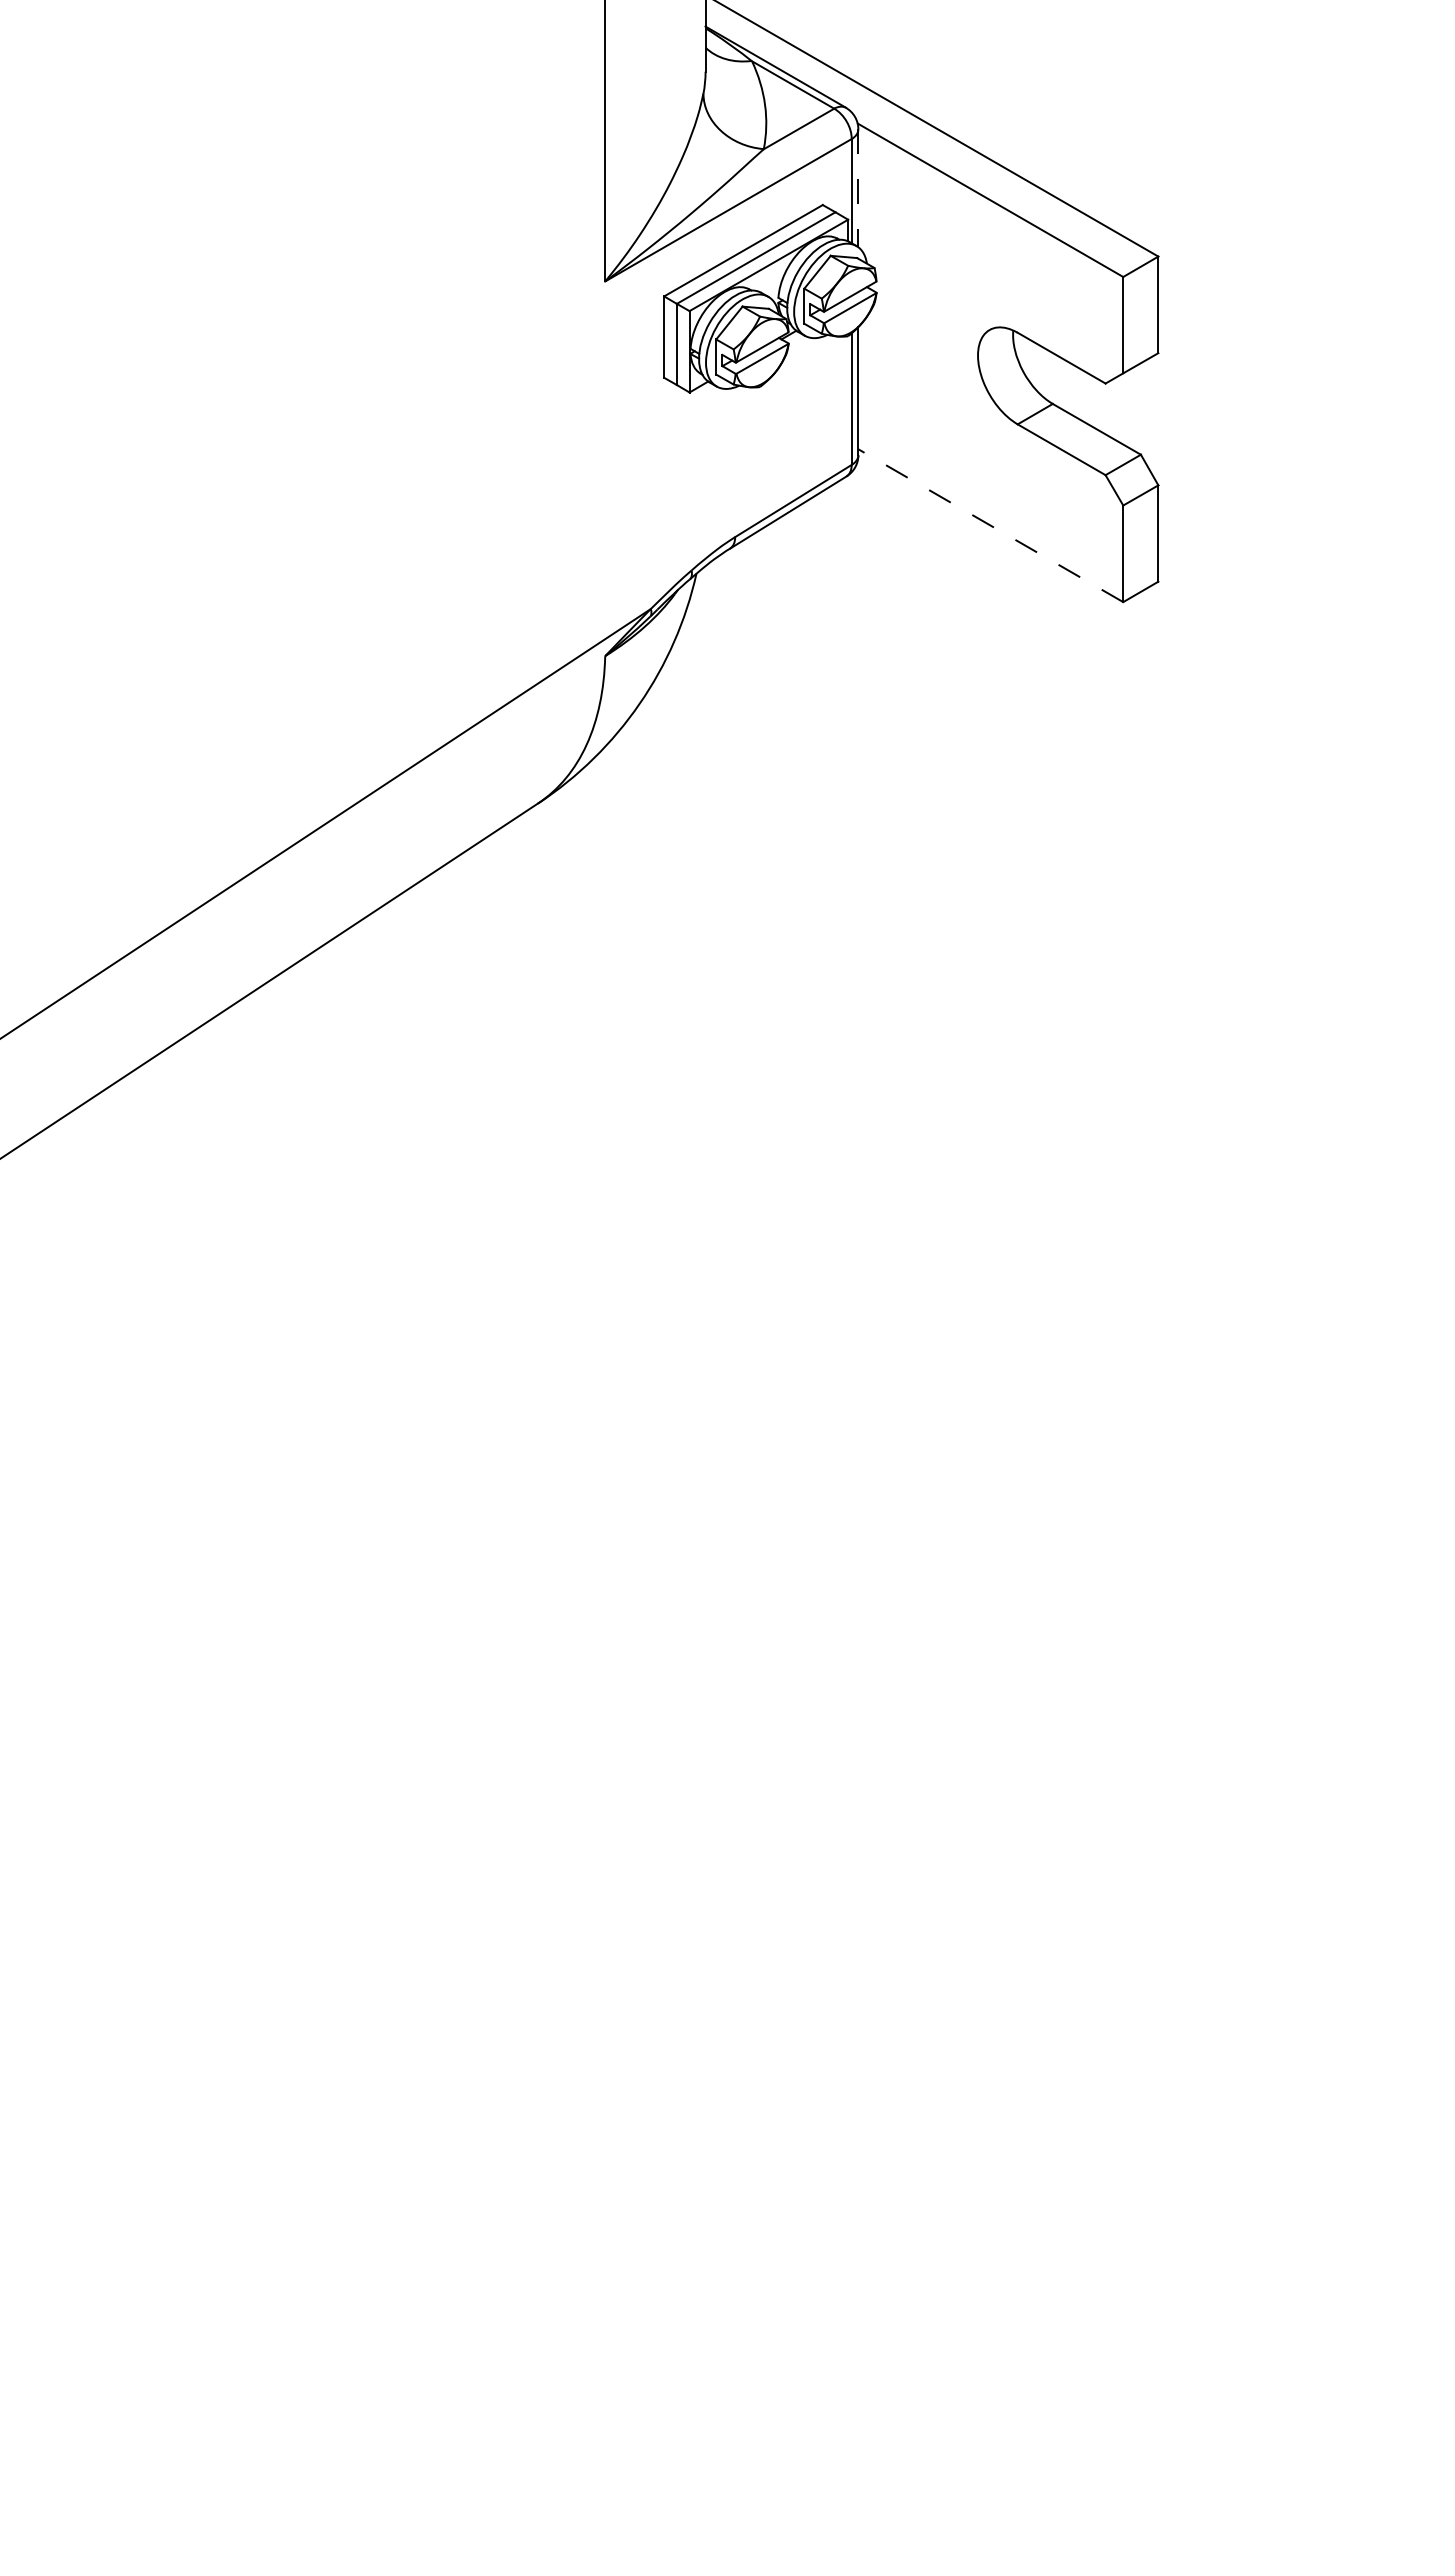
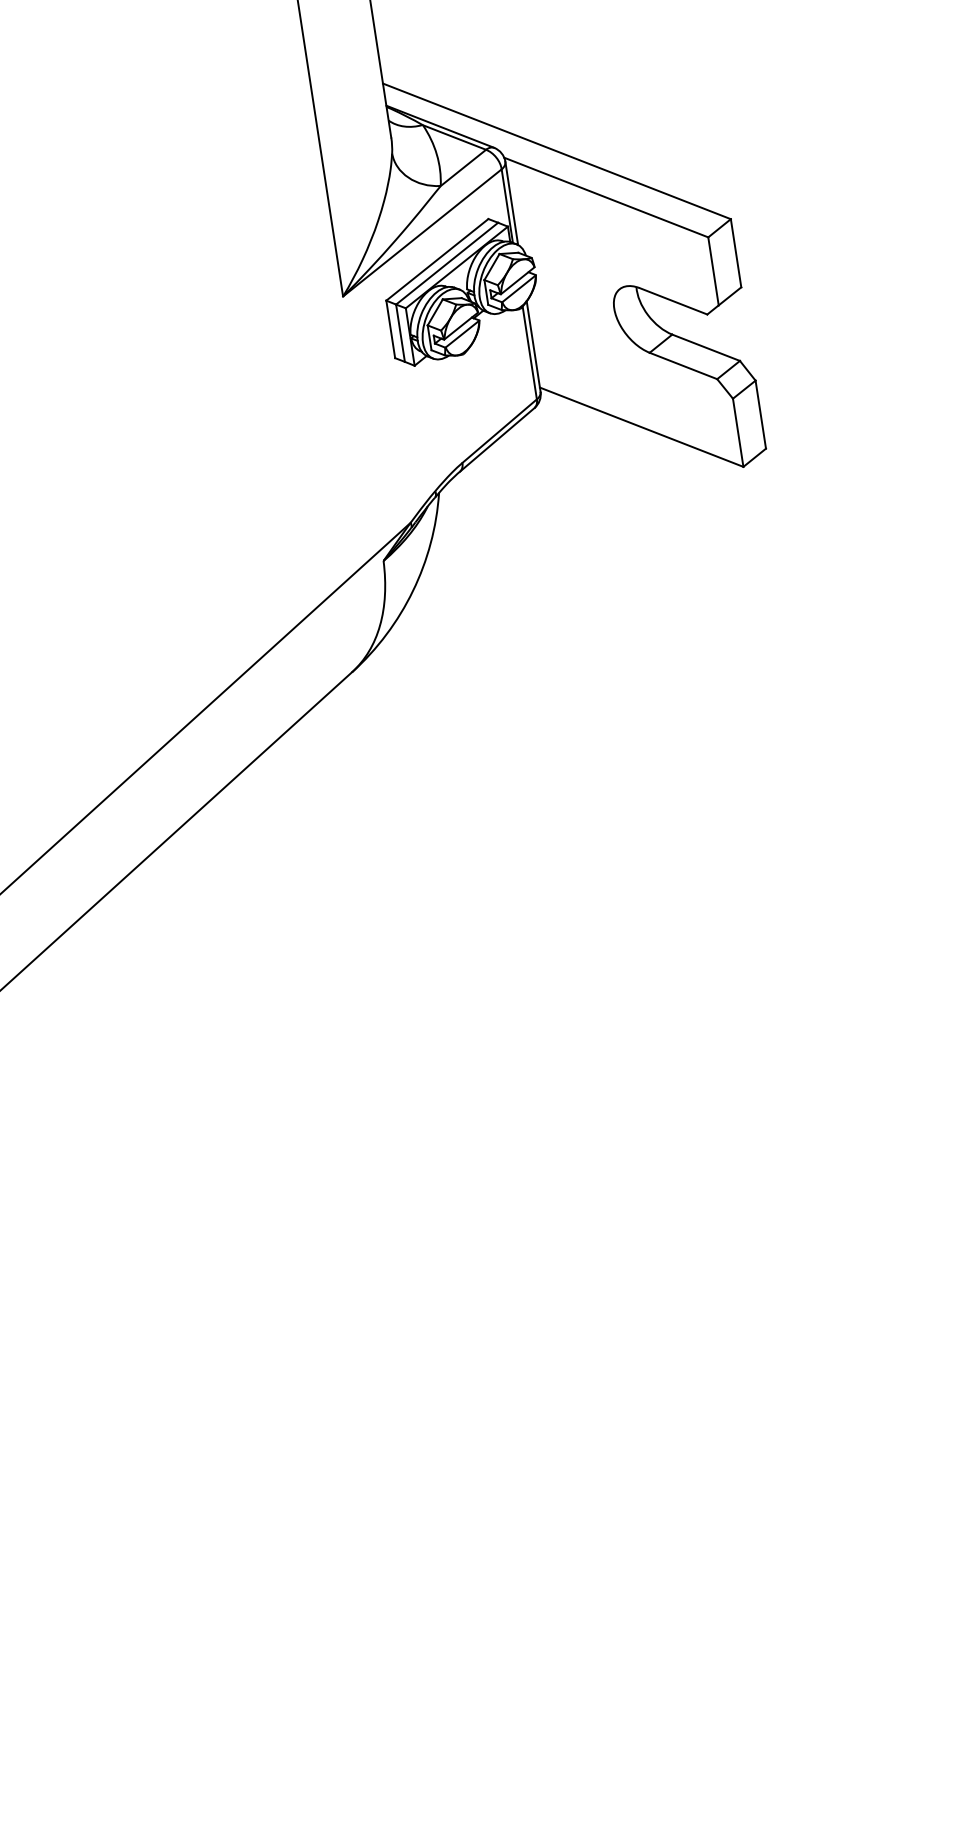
line: (858, 188) -> (511, 203), dashed -> solid
line: (990, 525) -> (641, 427), dashed -> solid

